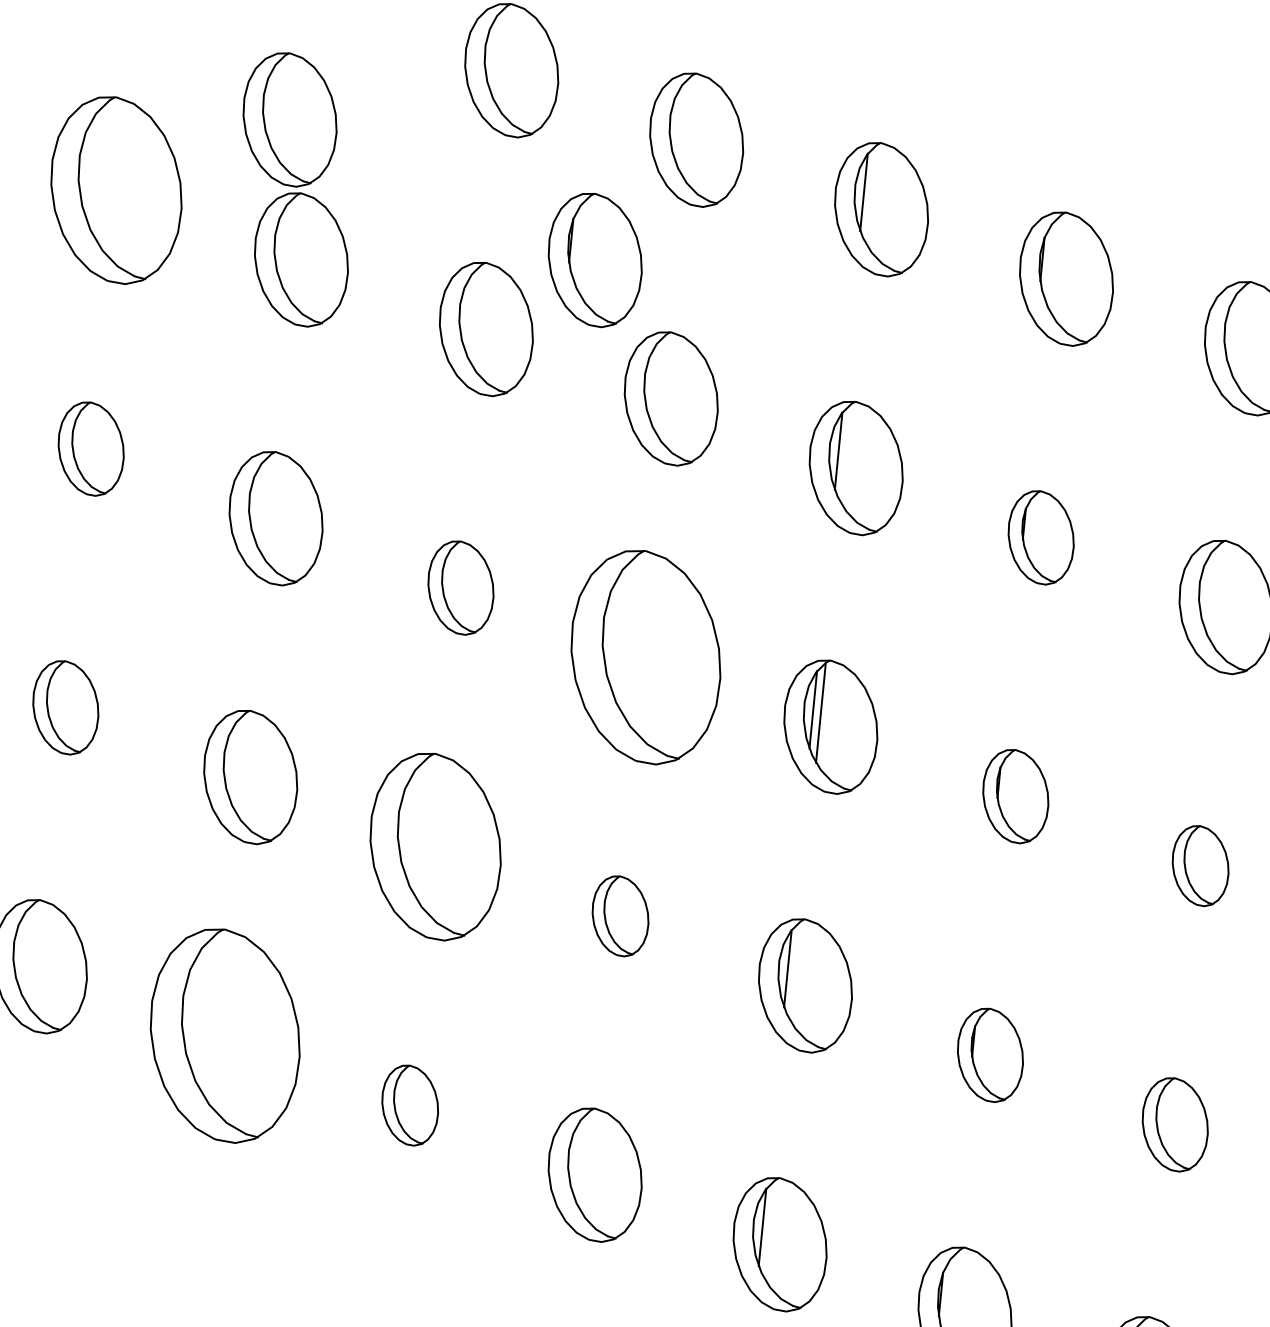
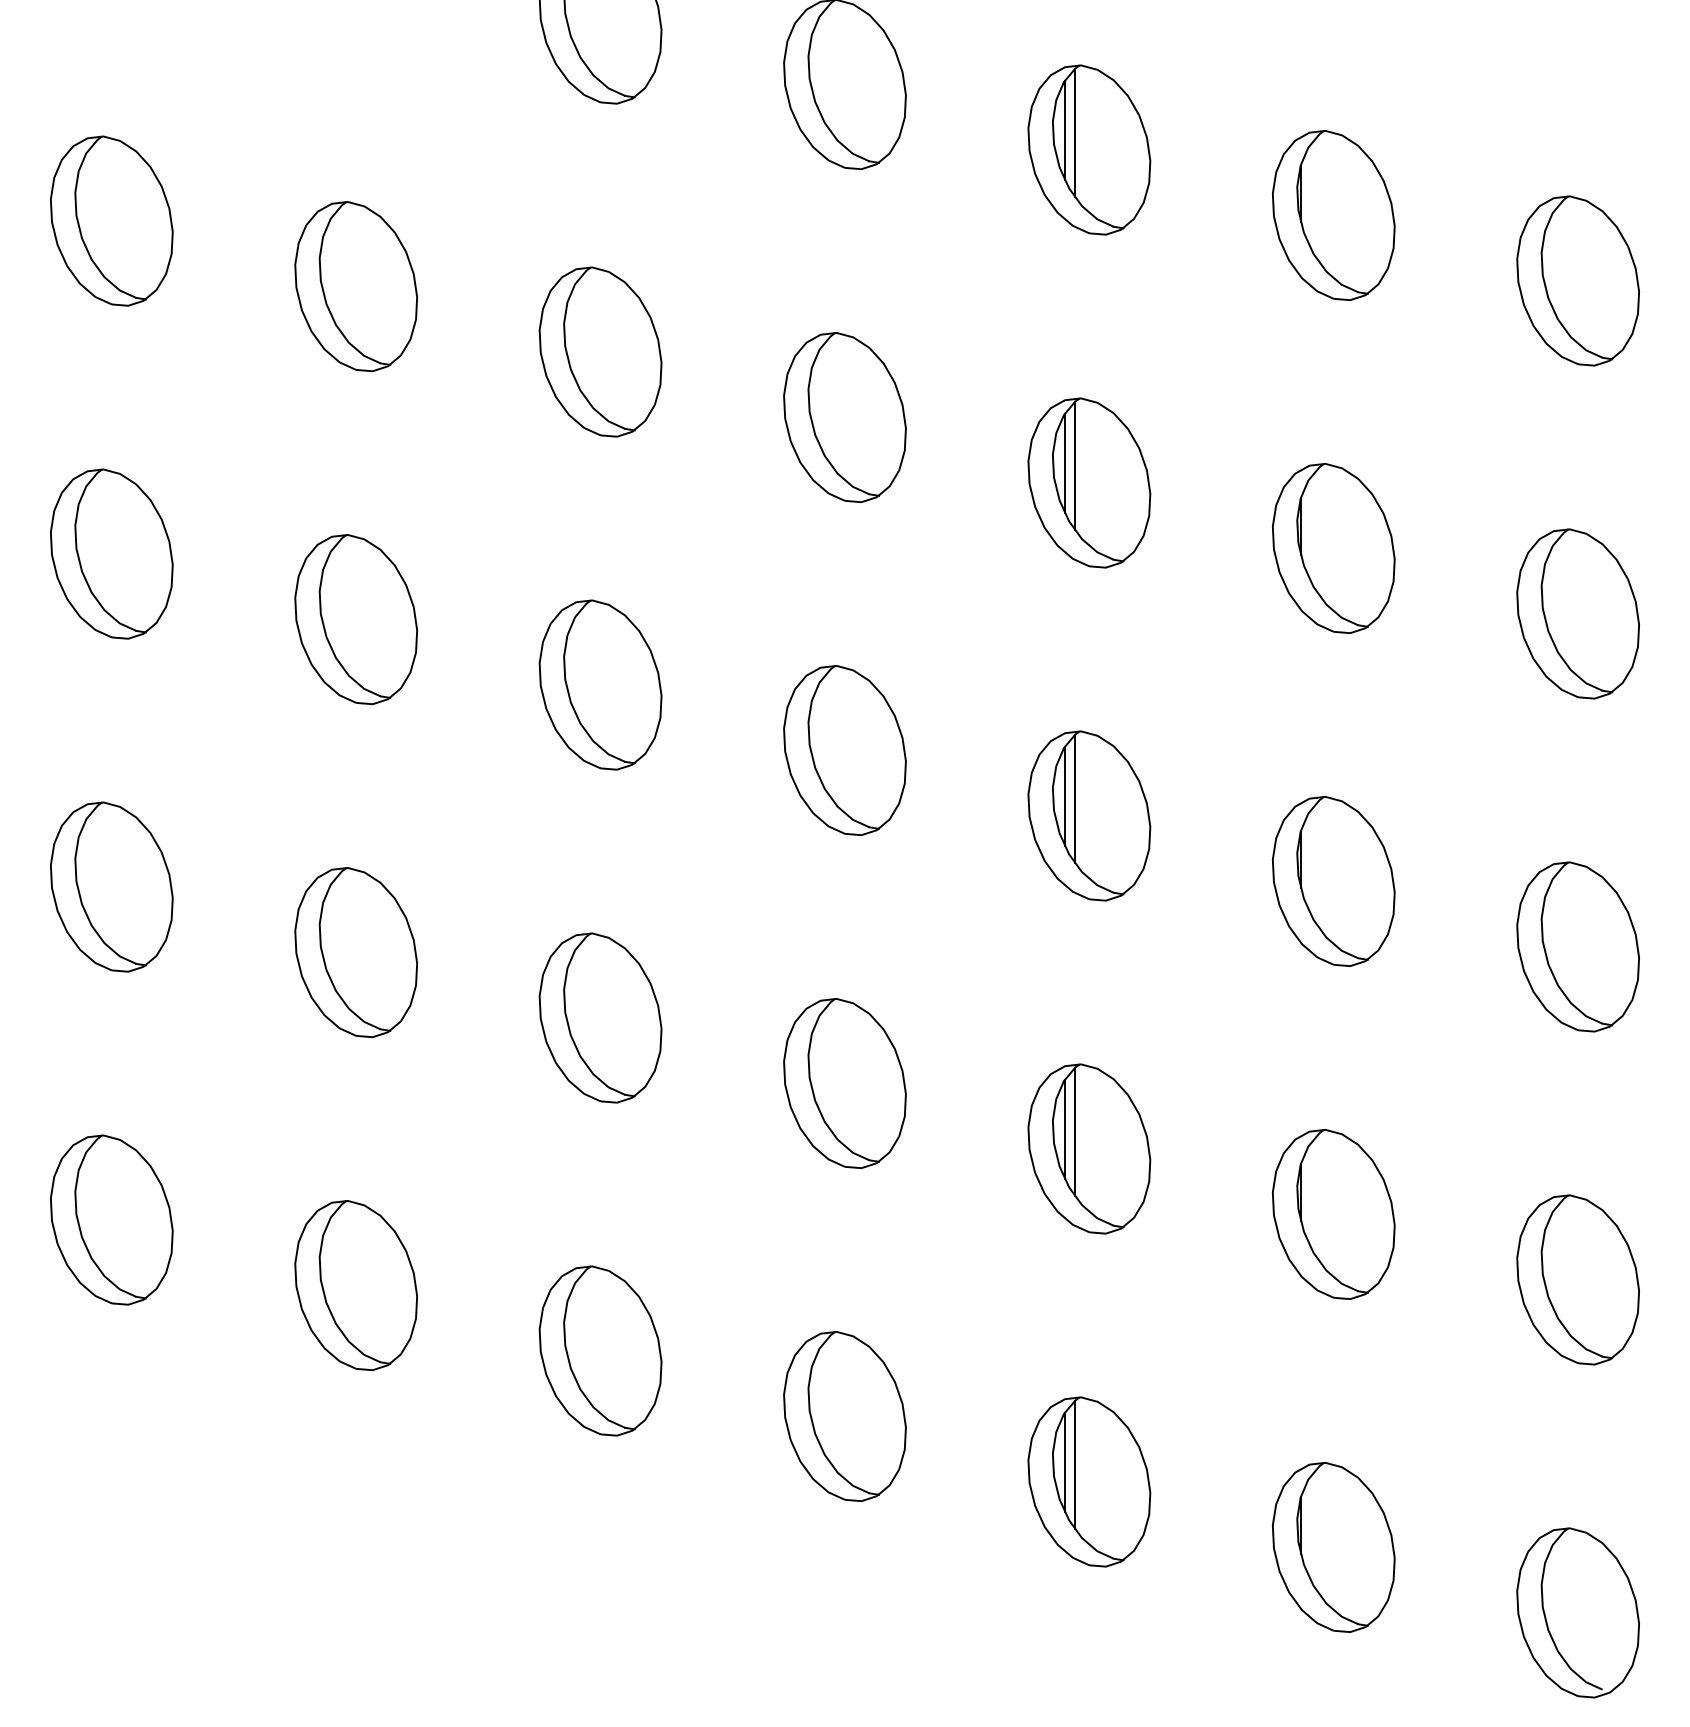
part: (290, 119) -> (324, 109), removed
part: (116, 189) -> (111, 220), size x0.71
line: (871, 194) -> (1074, 132), added
part: (595, 260) -> (730, 250), removed
part: (90, 448) -> (111, 553), size x1.43
line: (845, 453) -> (1074, 465), added
part: (1040, 537) -> (1333, 548), size x1.43
part: (460, 587) -> (600, 684), size x1.43
part: (645, 657) -> (844, 750), size x0.62
part: (65, 707) -> (111, 886), size x1.43
part: (1015, 796) -> (1333, 881), size x1.43
part: (435, 846) -> (600, 1017), size x0.71
part: (1200, 865) -> (1577, 946), size x1.67
part: (620, 916) -> (844, 1083), size x1.67
line: (795, 971) -> (1074, 1131), added
part: (225, 1036) -> (356, 1285), size x0.62
part: (990, 1055) -> (1333, 1214), size x1.43
part: (410, 1105) -> (600, 1350), size x1.67
part: (1174, 1124) -> (1577, 1279), size x1.43
line: (769, 1229) -> (1074, 1464), added

